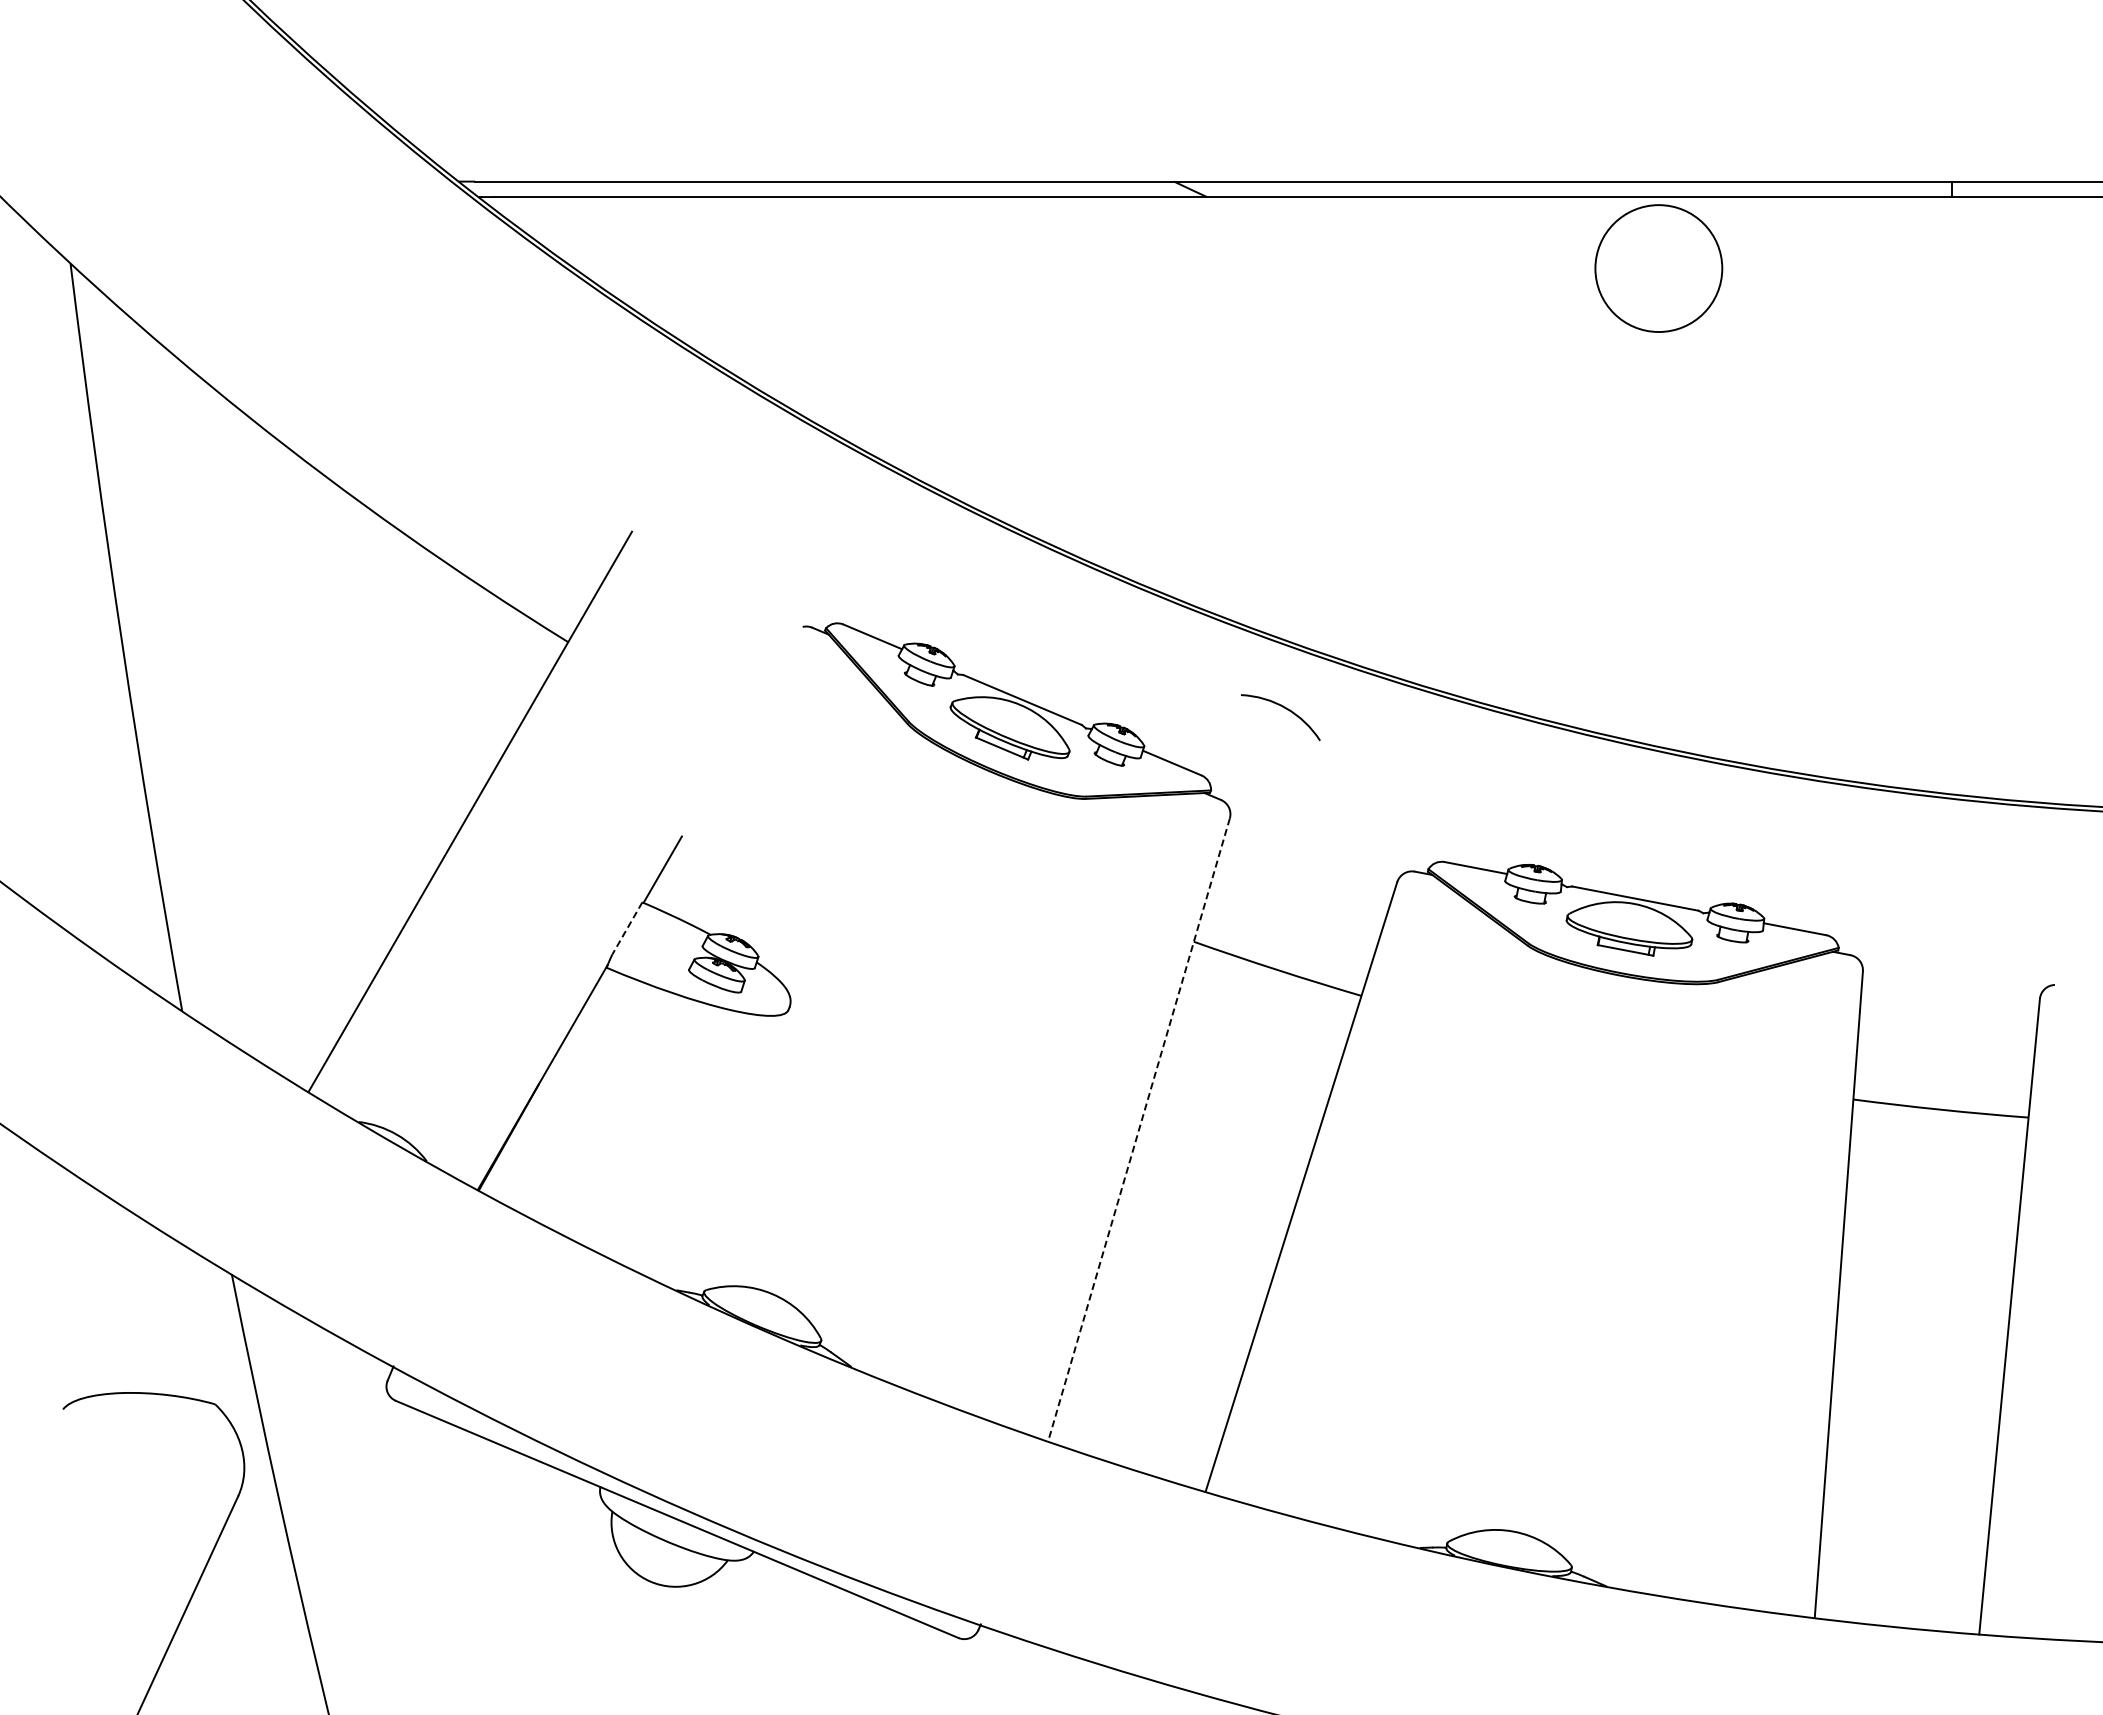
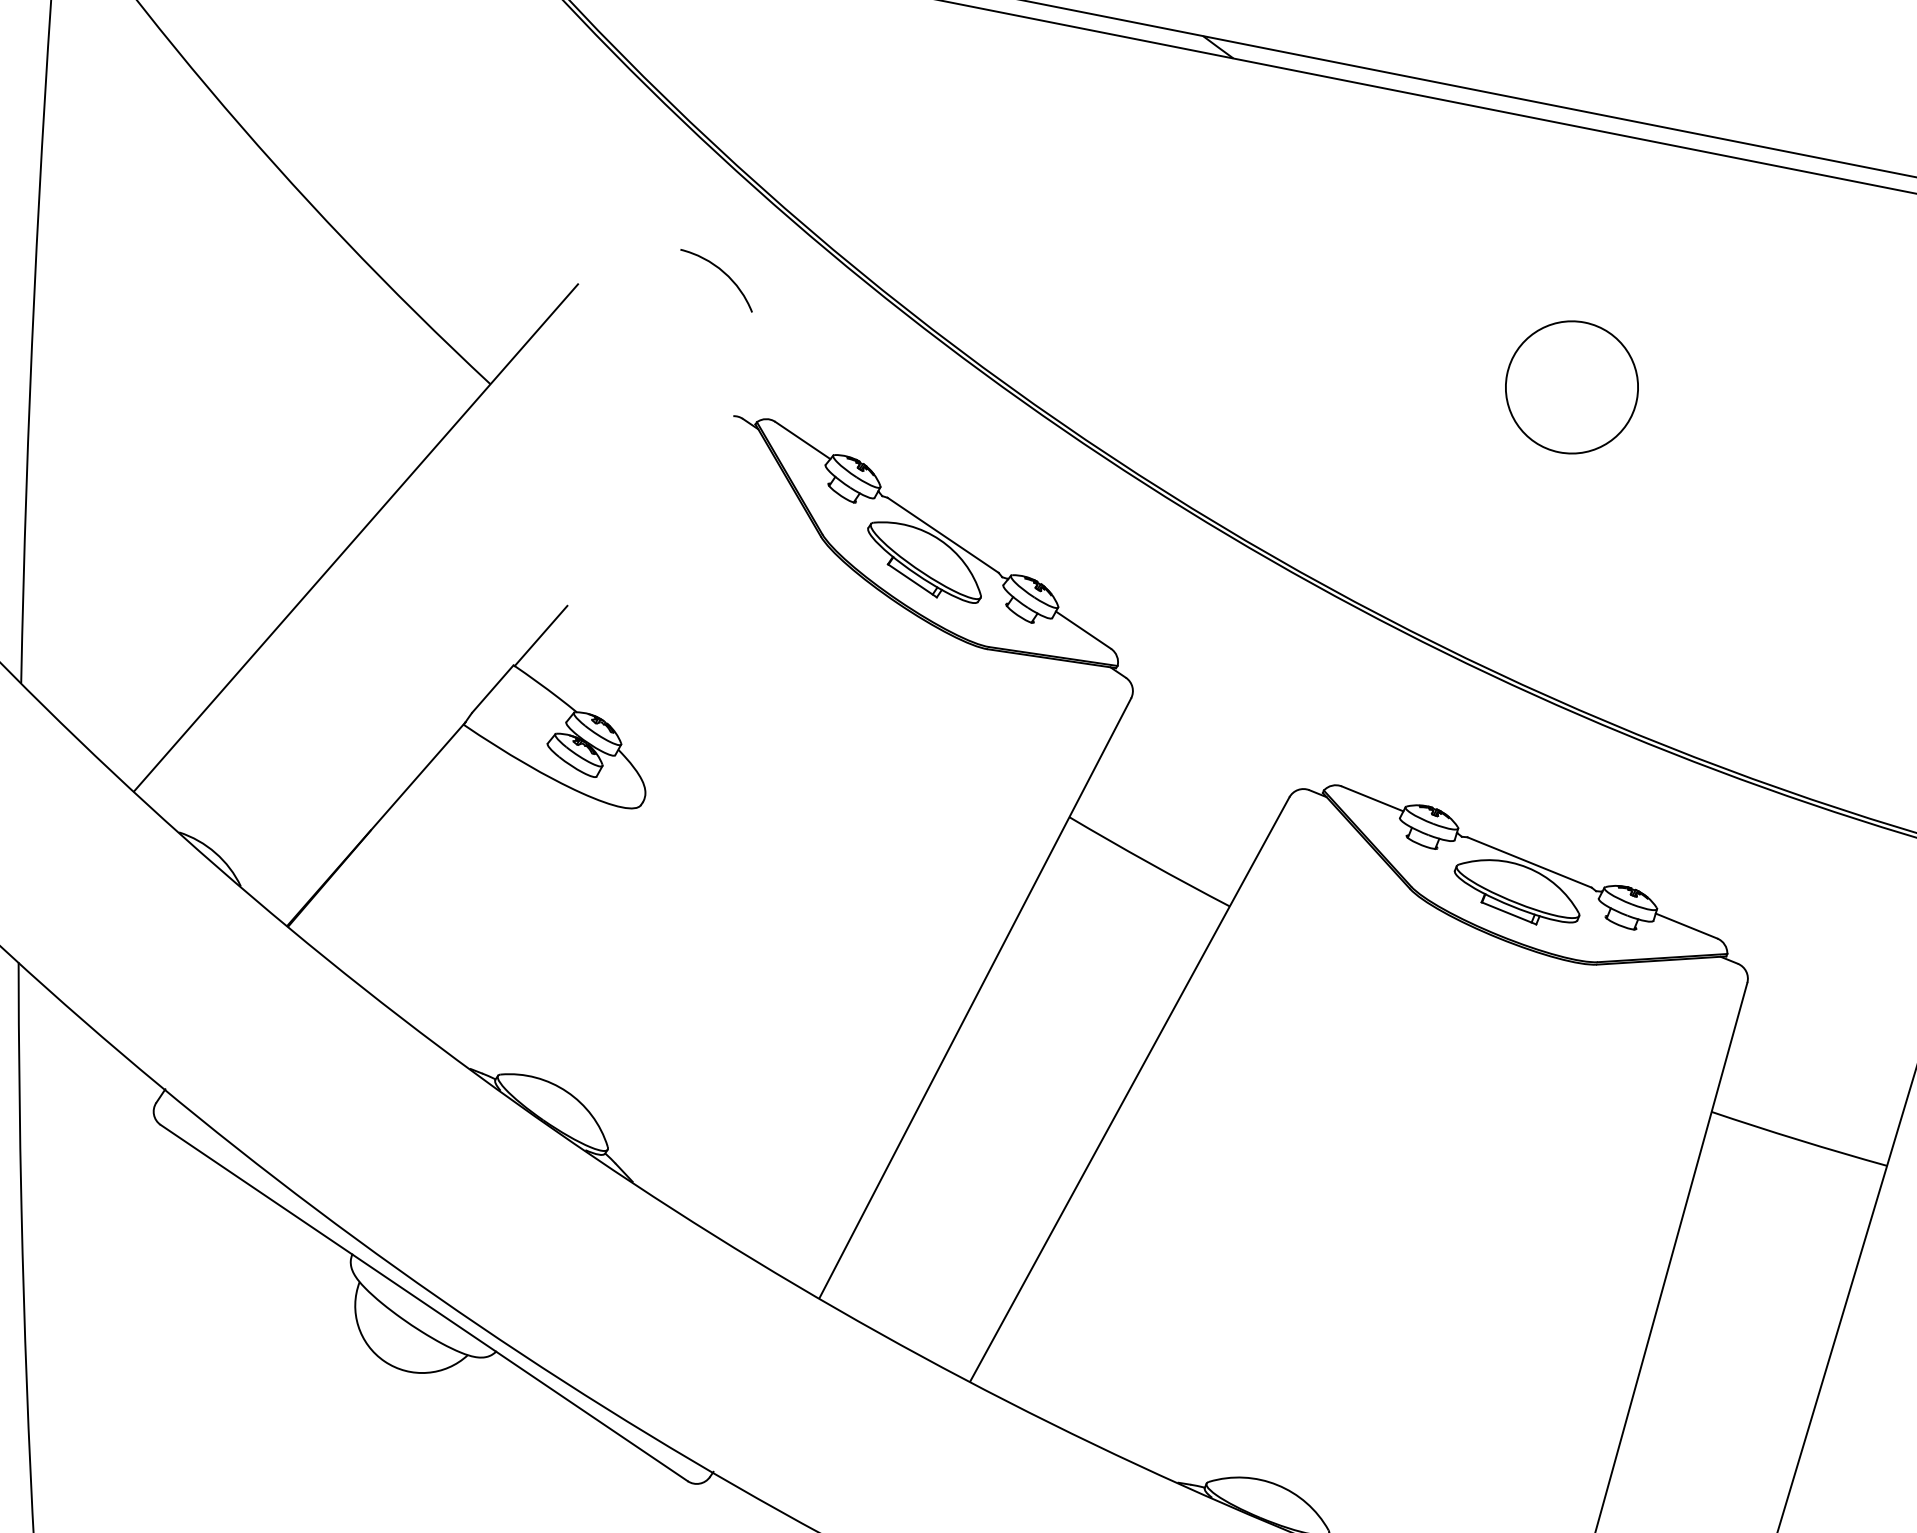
circle: (1658, 268) -> (1571, 387), moved
curve: (1285, 709) -> (723, 273), moved
line: (627, 928) -> (493, 688), dashed -> solid
line: (1138, 1130) -> (974, 998), dashed -> solid

